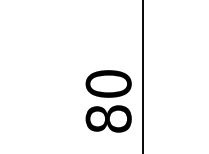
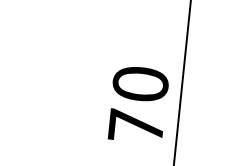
text: (108, 118) -> (136, 125), 80 -> 70

